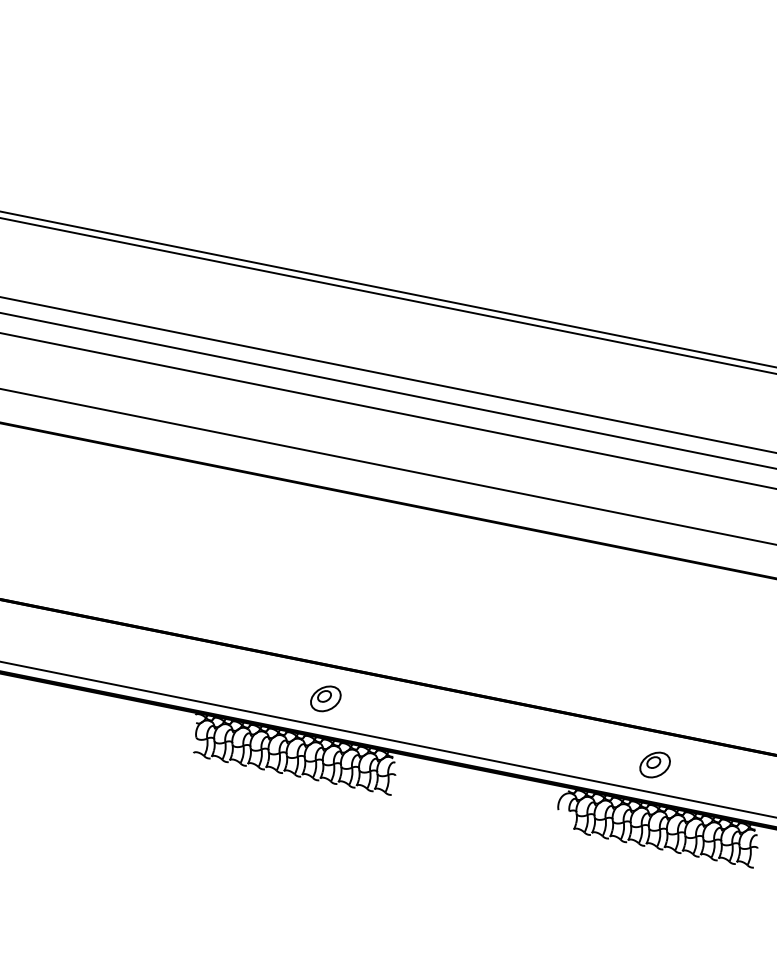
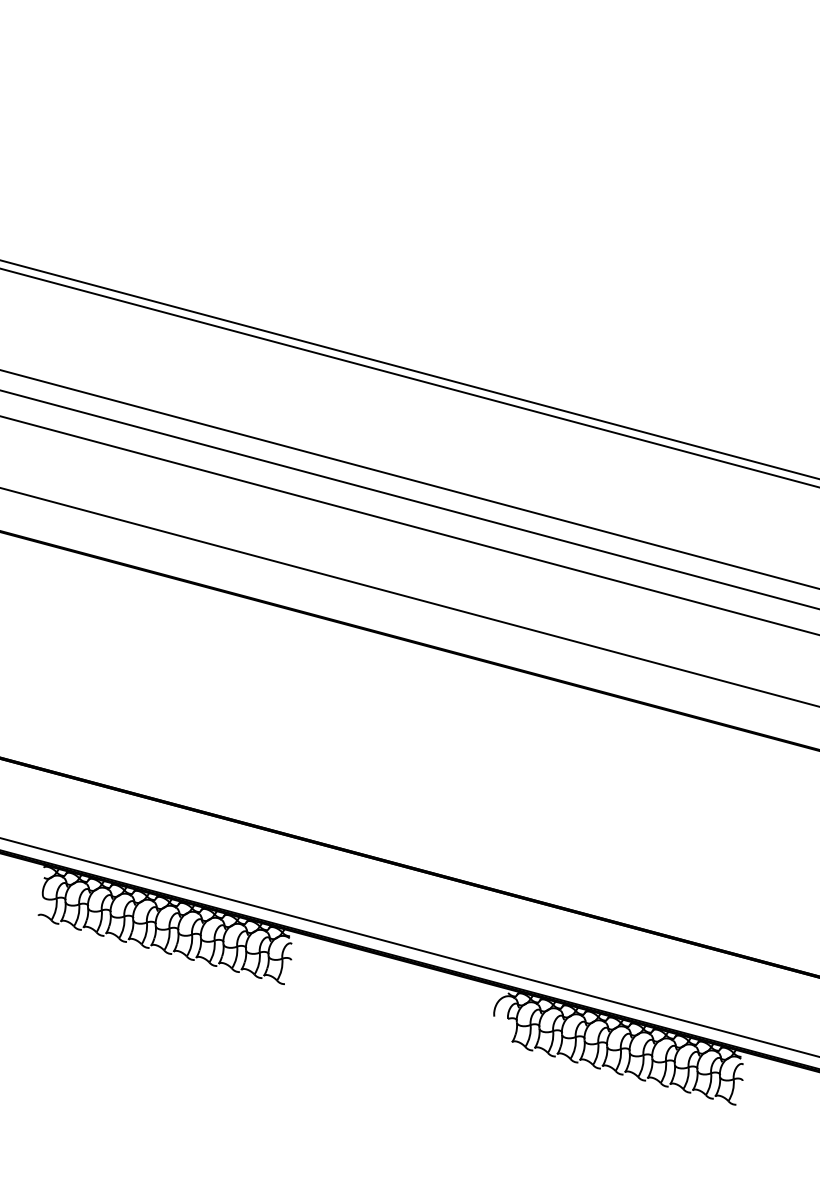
part: (325, 698) -> (209, 857), removed
part: (654, 764) -> (619, 966), removed

